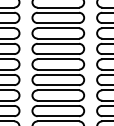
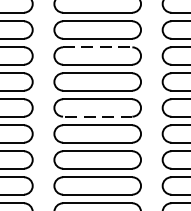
line: (58, 28) -> (98, 47), solid -> dashed
line: (58, 69) -> (98, 116), solid -> dashed

